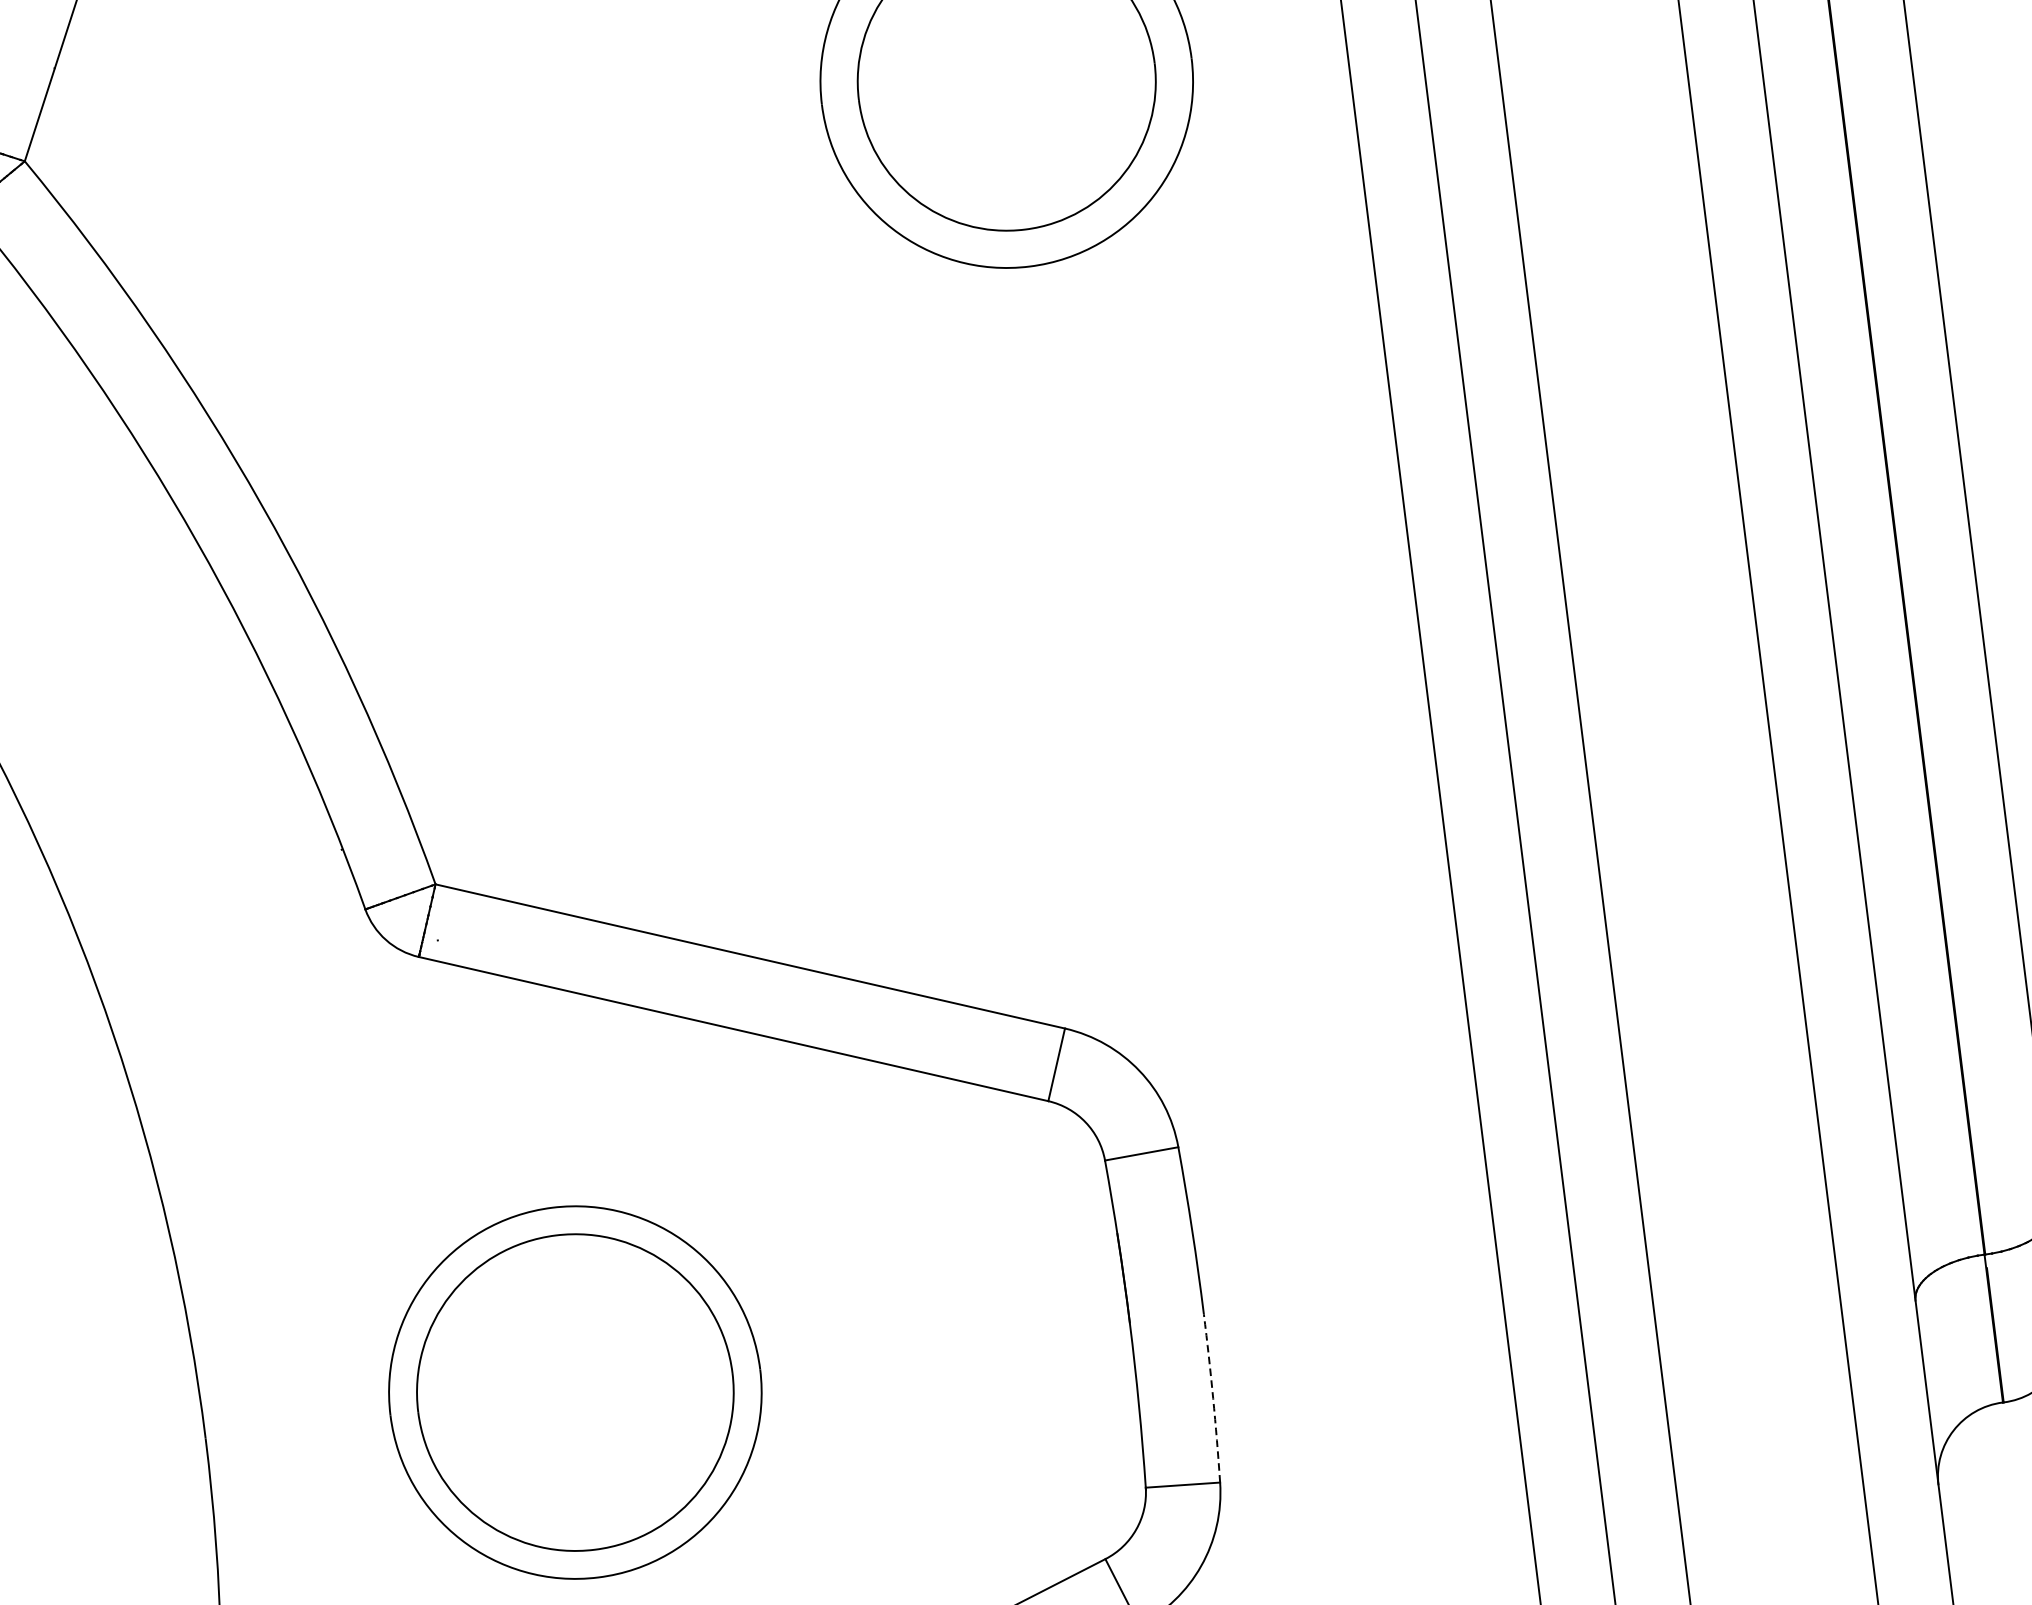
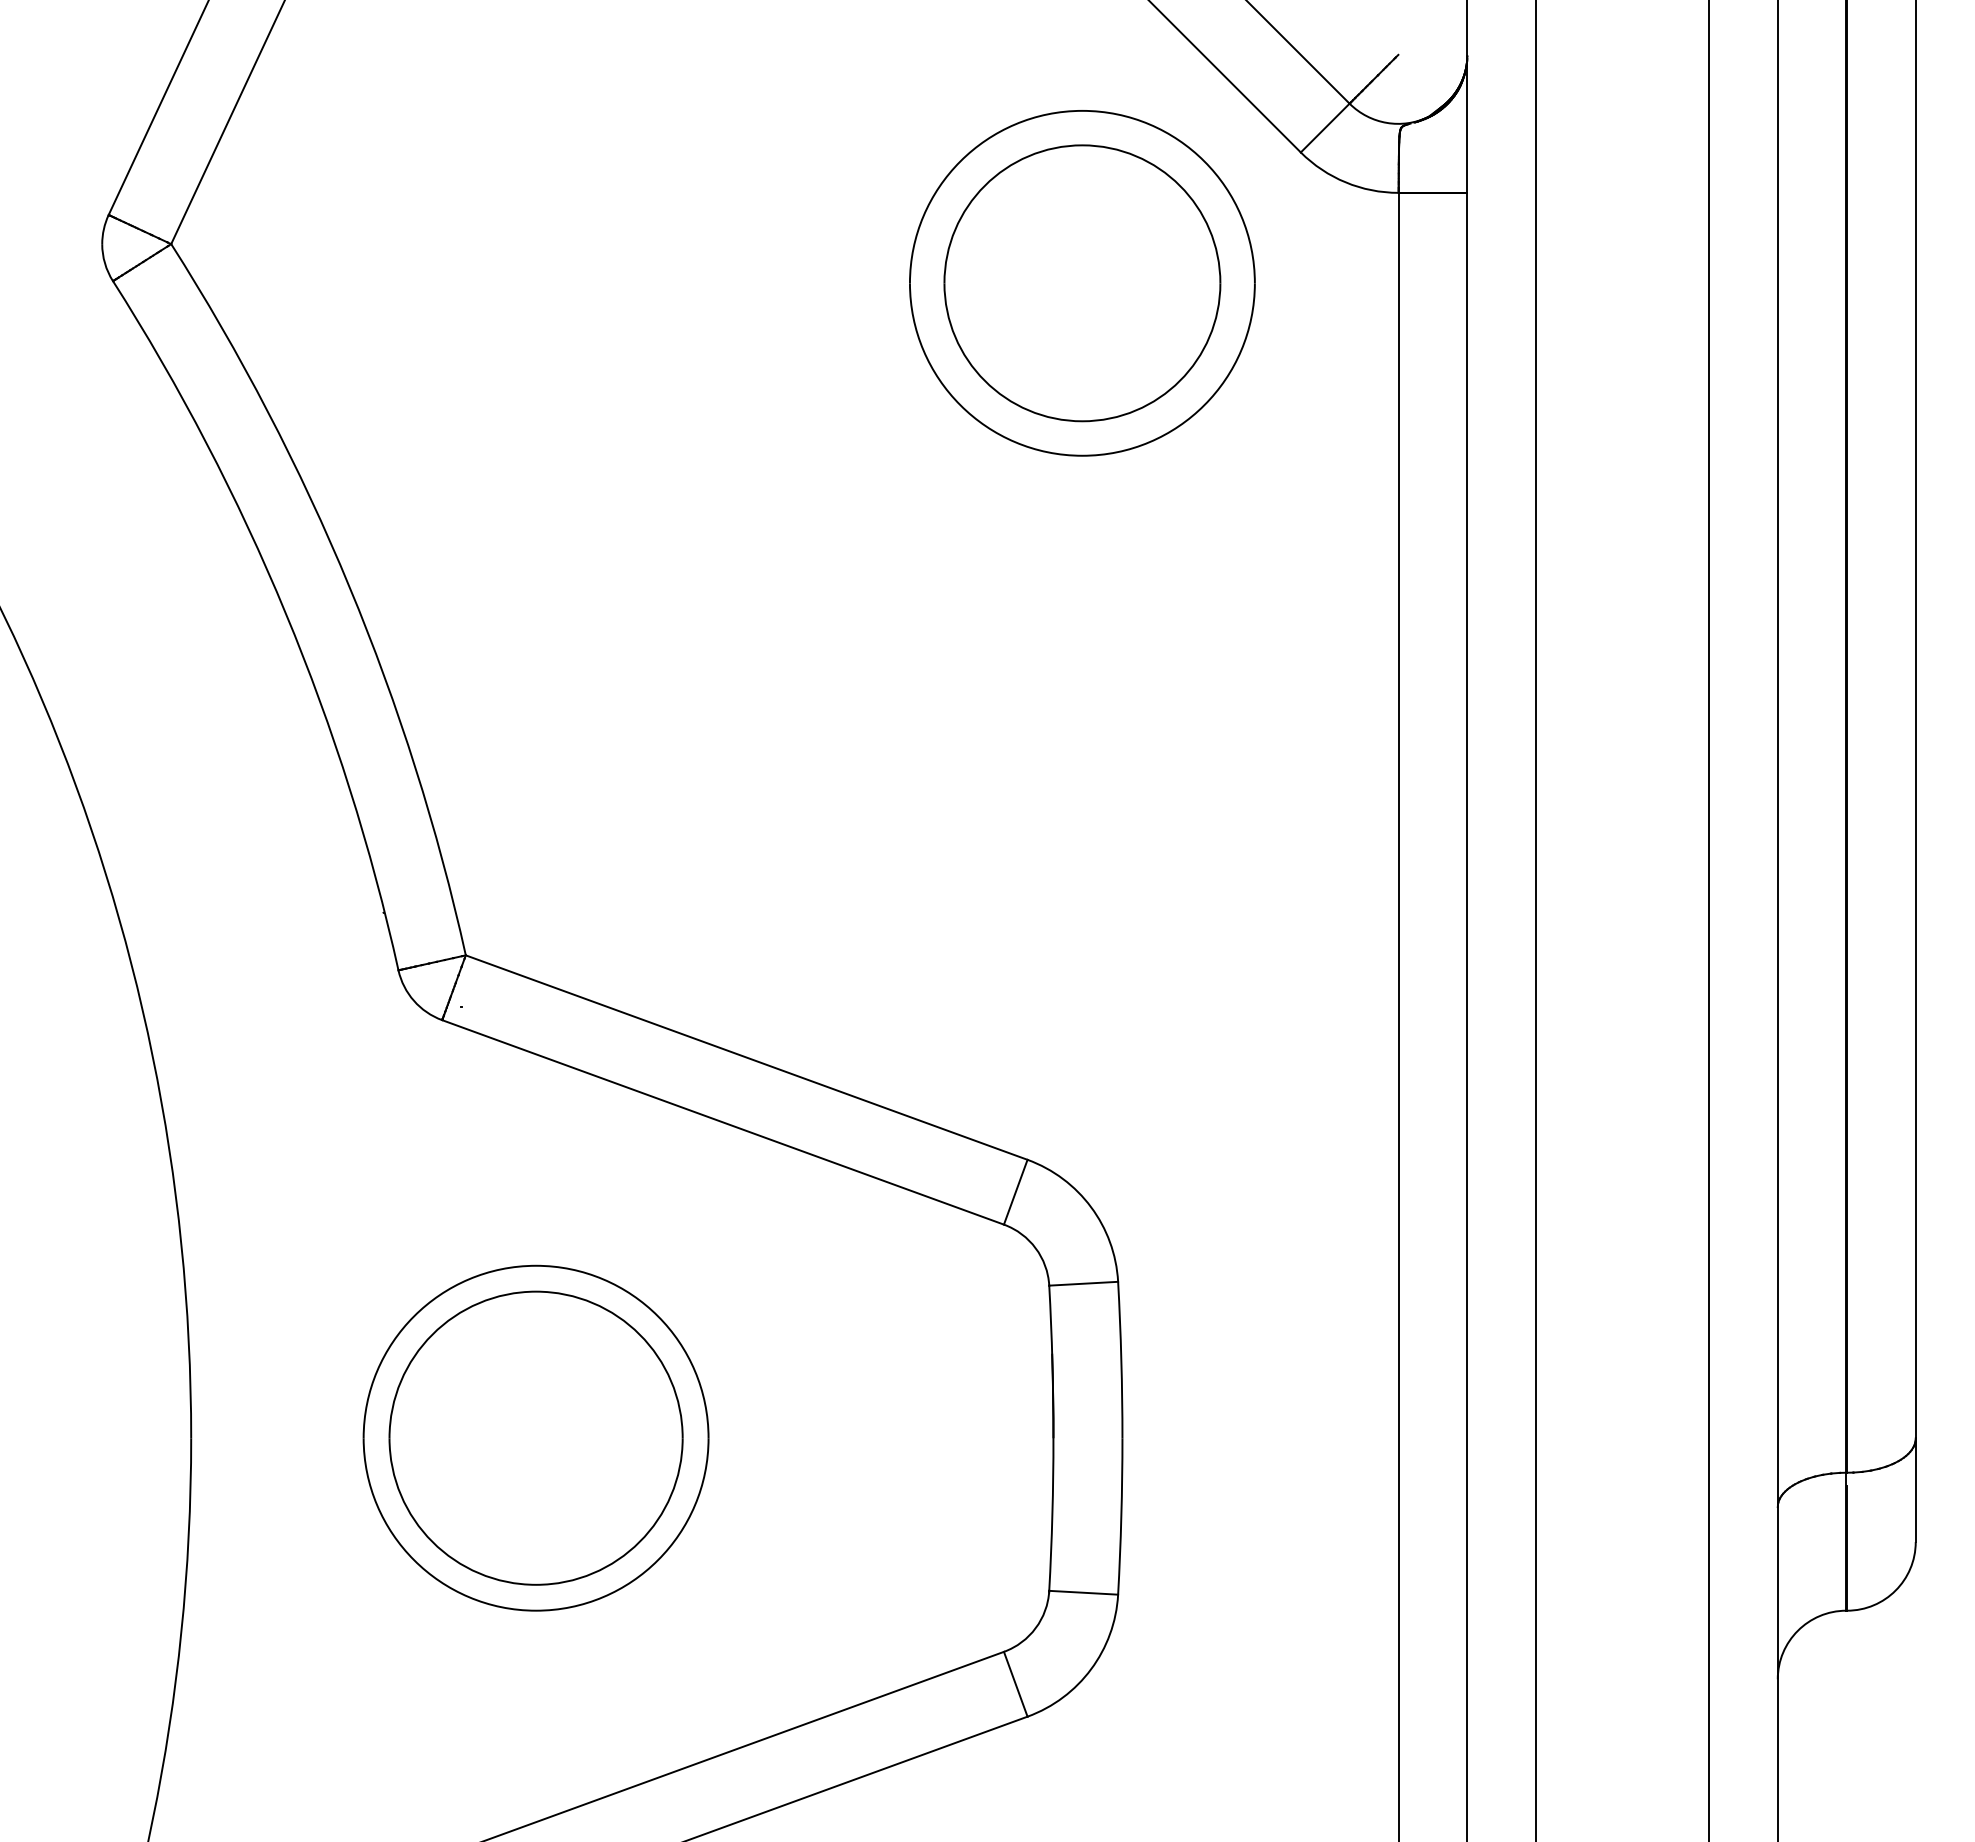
arc: (1213, 1398) -> (1121, 1516), dashed -> solid

